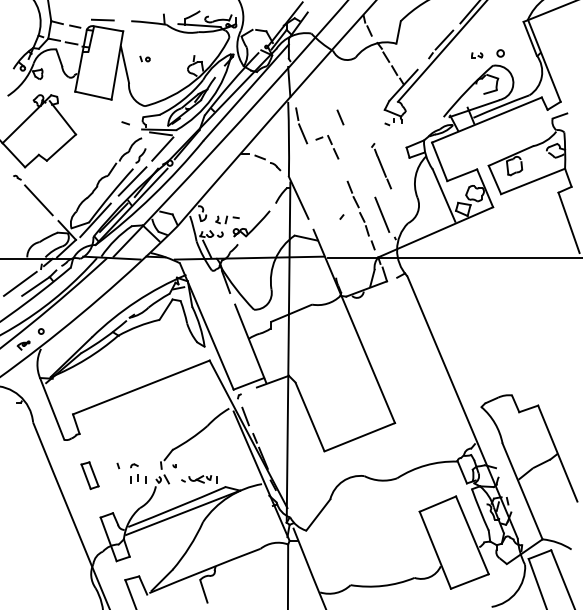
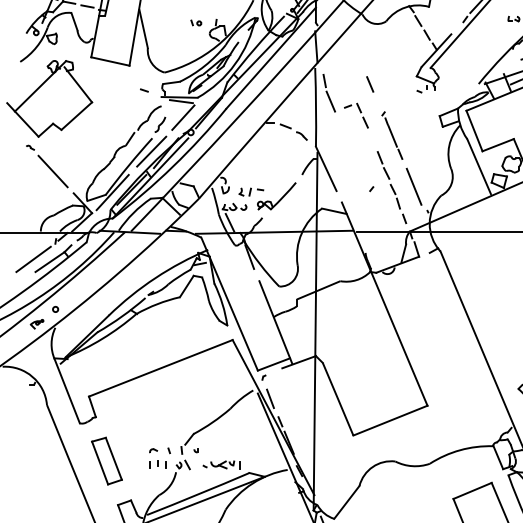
part: (144, 58) -> (195, 22), moved
part: (381, 166) -> (392, 135), moved
line: (118, 465) -> (169, 450), moved
part: (89, 475) -> (106, 460), size x1.67

